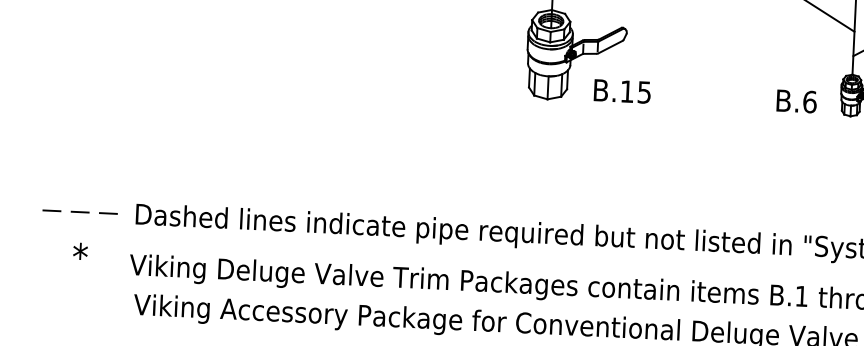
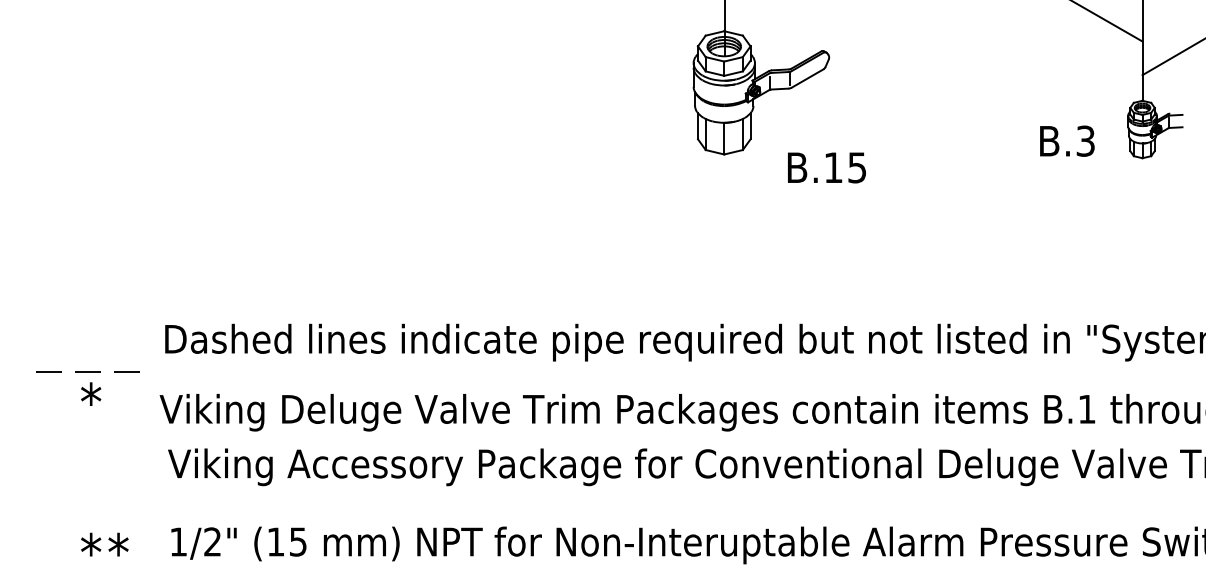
text: (622, 91) -> (826, 167), moved
text: (809, 101) -> (1085, 140), B.6 -> B.3
line: (79, 211) -> (87, 371), moved

